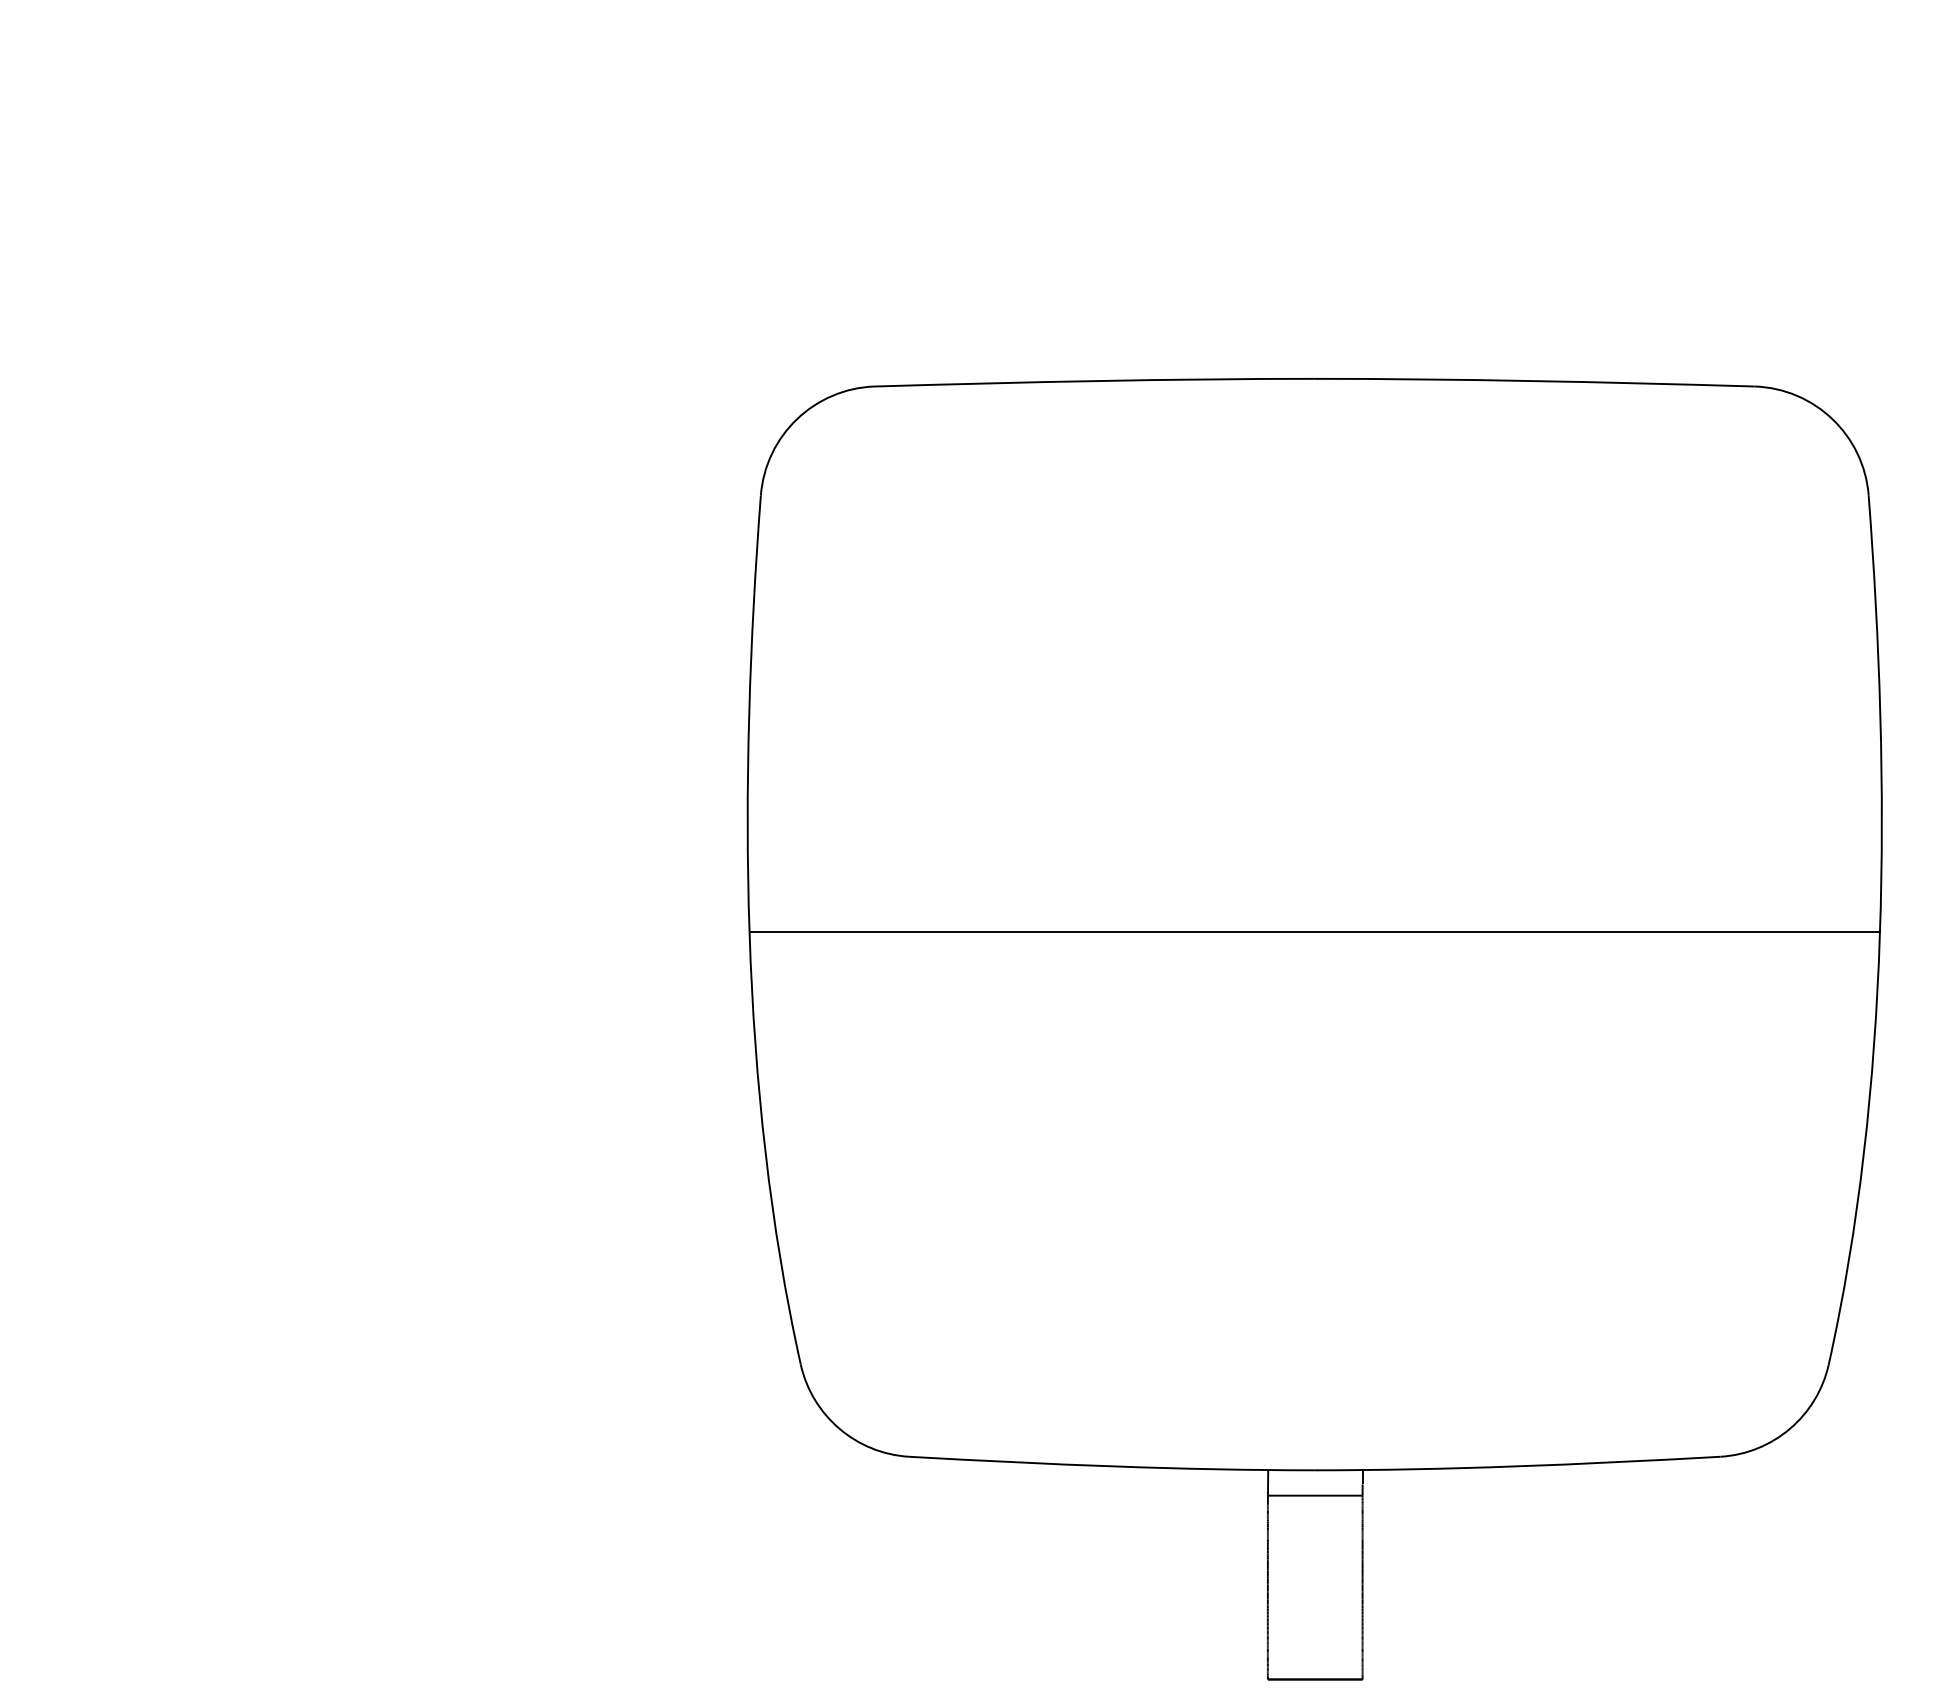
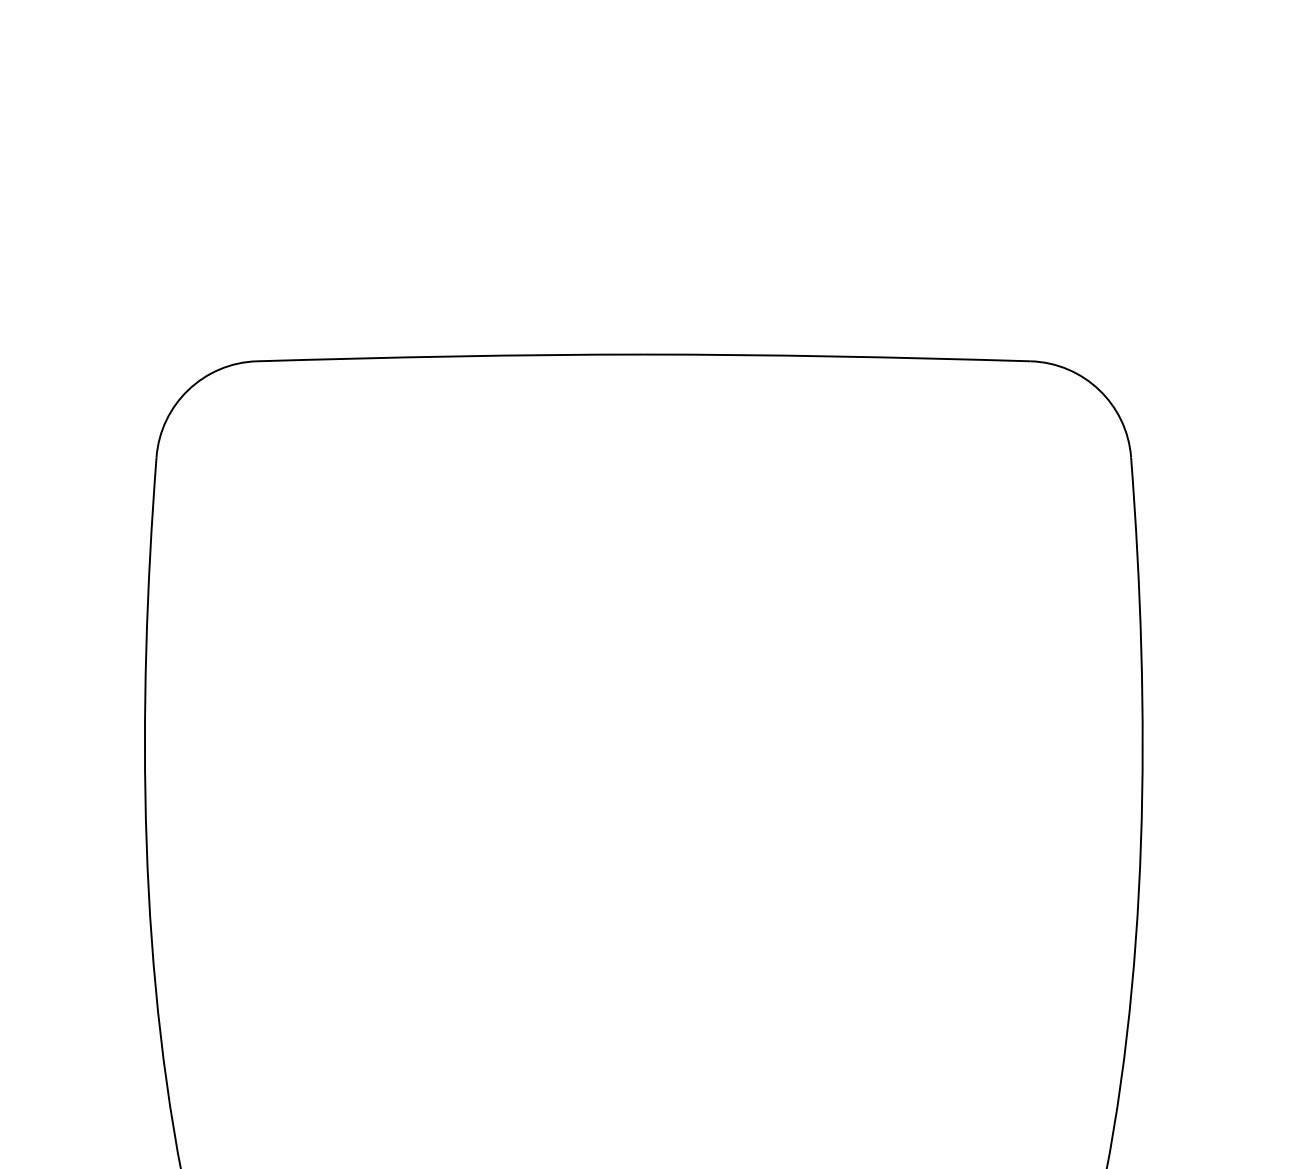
line: (1314, 931) -> (643, 840), removed

